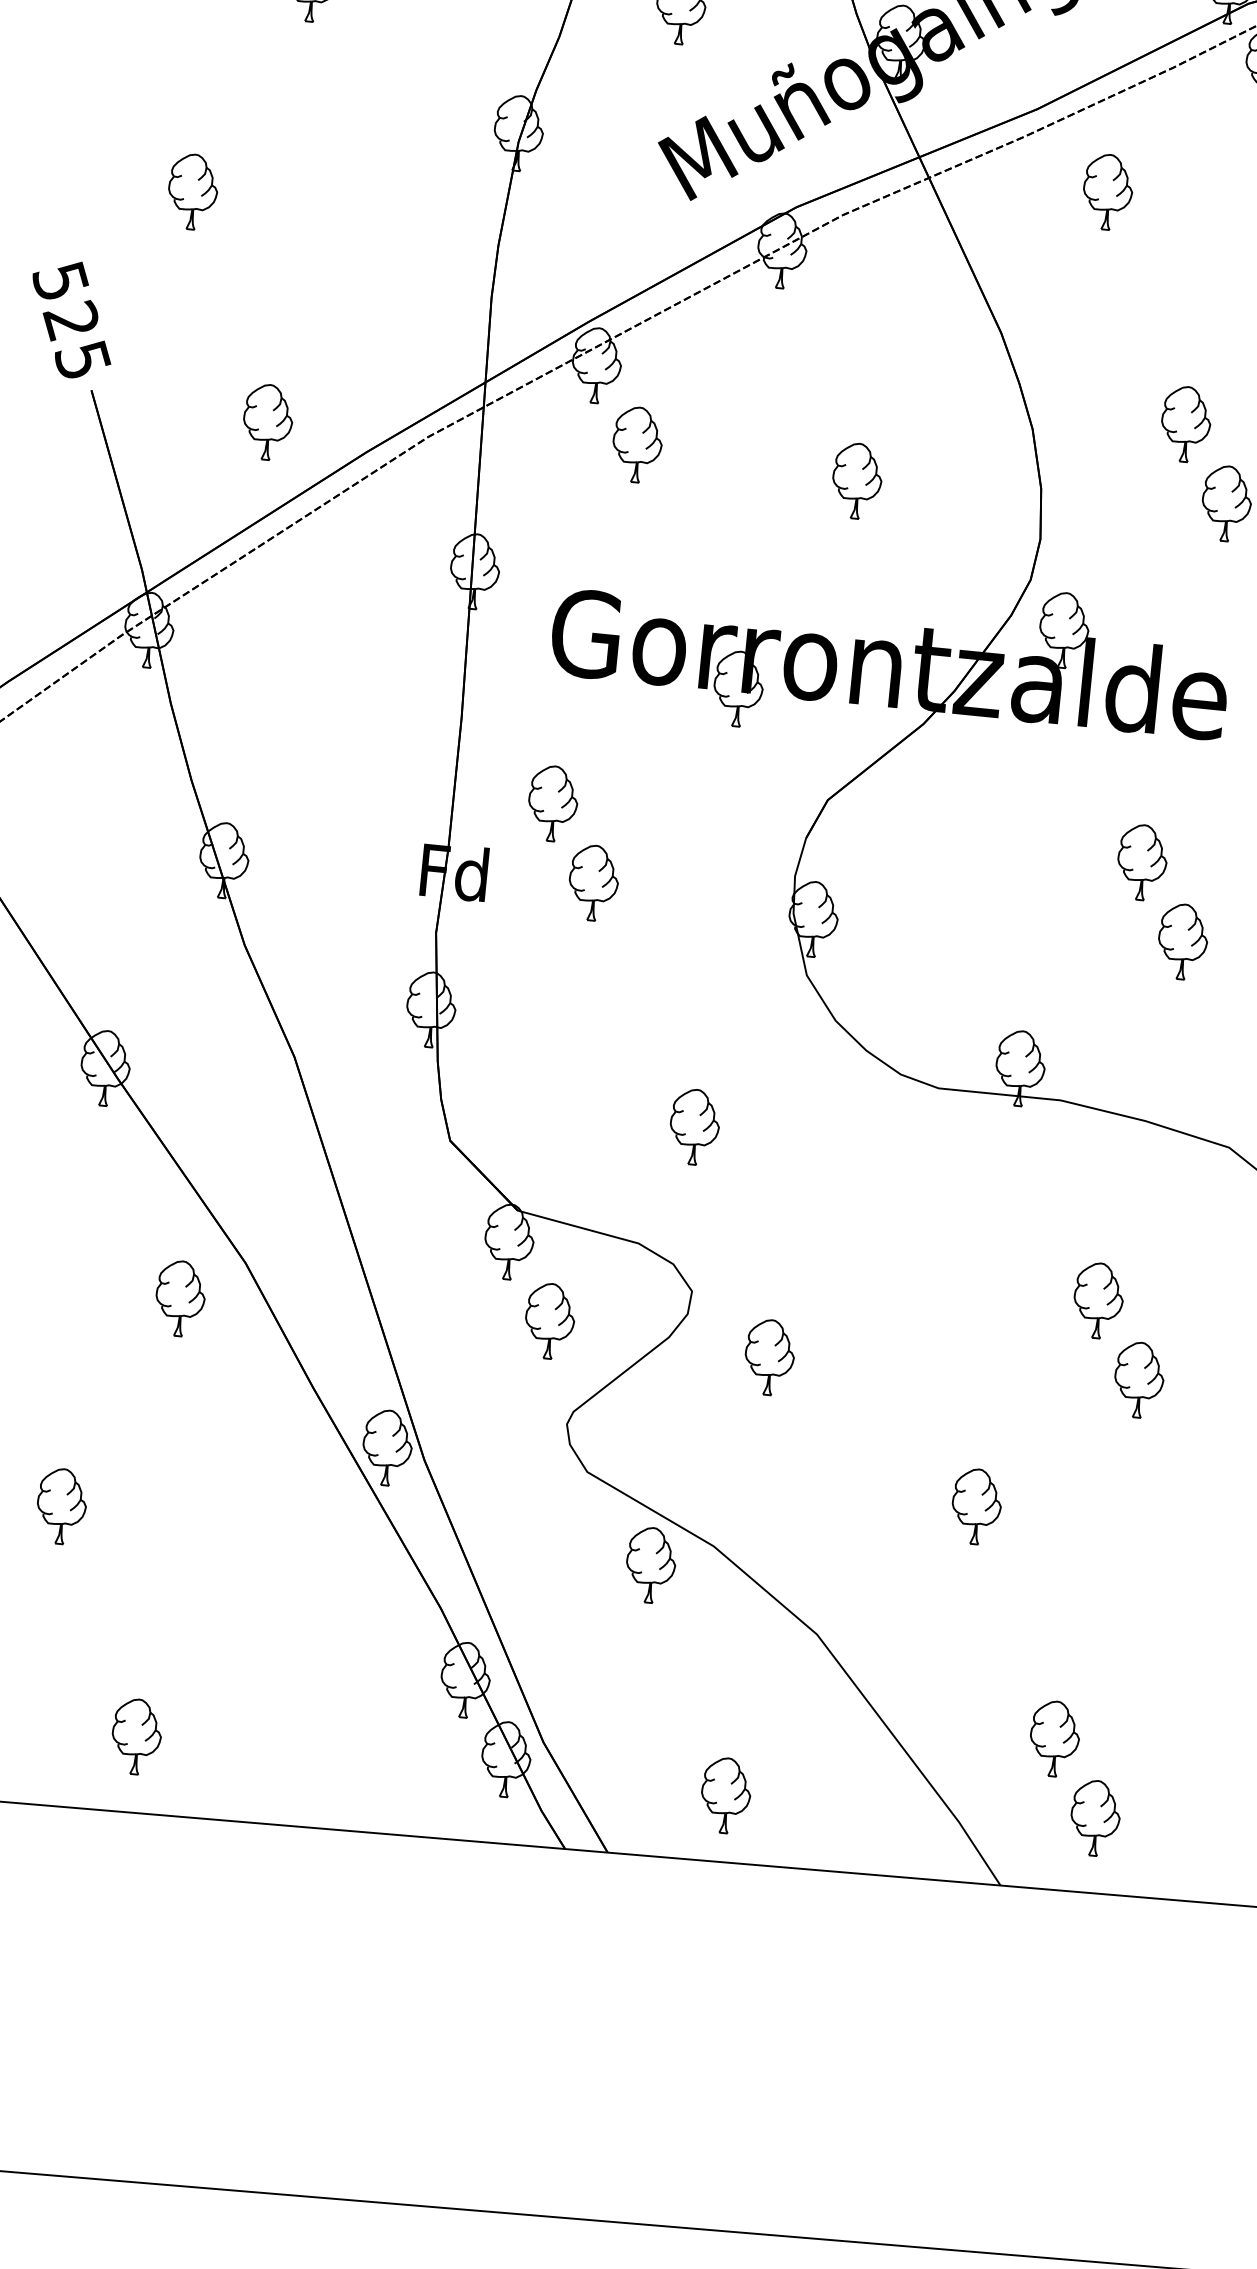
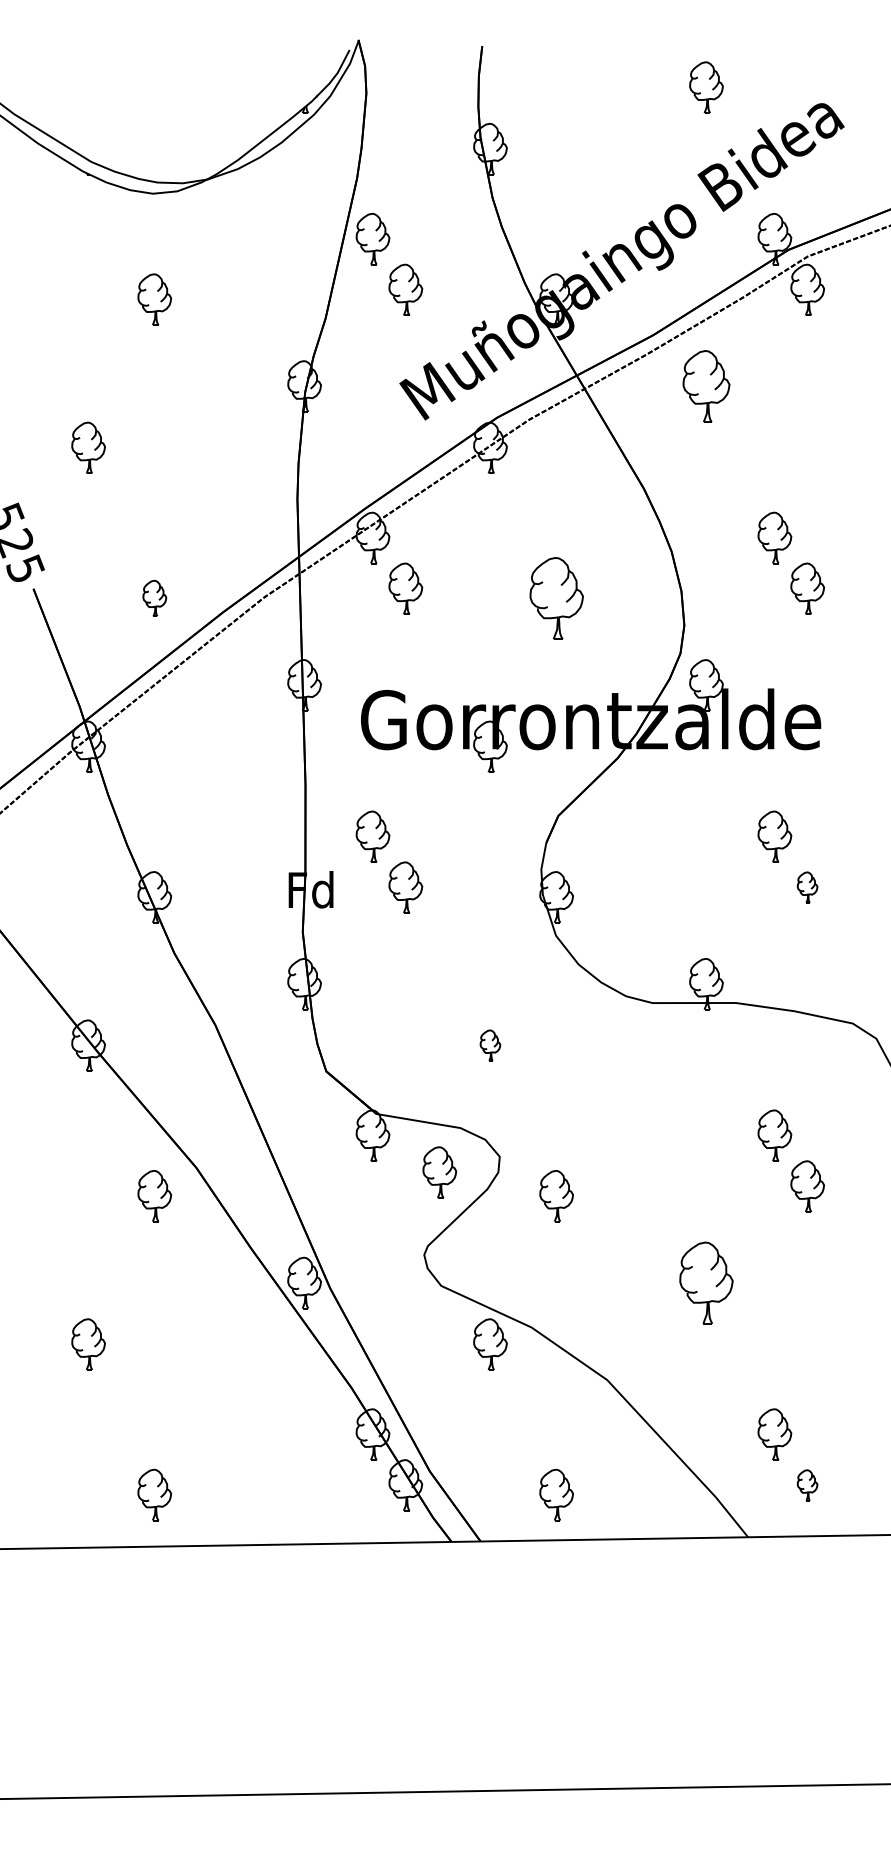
part: (1107, 192) -> (706, 386), size x1.4
part: (267, 422) -> (154, 598), size x0.7
part: (856, 481) -> (556, 598), size x1.6
part: (1182, 941) -> (807, 887), size x0.6
part: (694, 1126) -> (490, 1045), size x0.6
part: (549, 1321) -> (439, 1172), moved
part: (976, 1505) -> (706, 1282), size x1.6
part: (1095, 1818) -> (807, 1485), size x0.6

